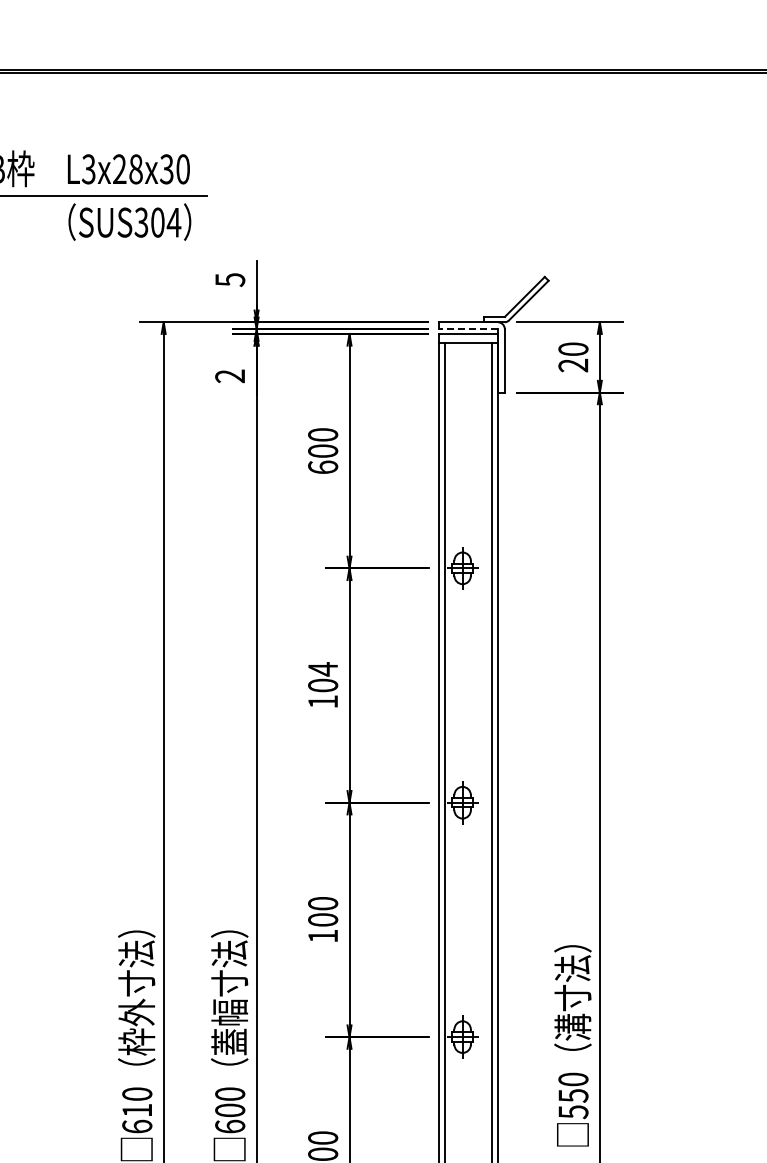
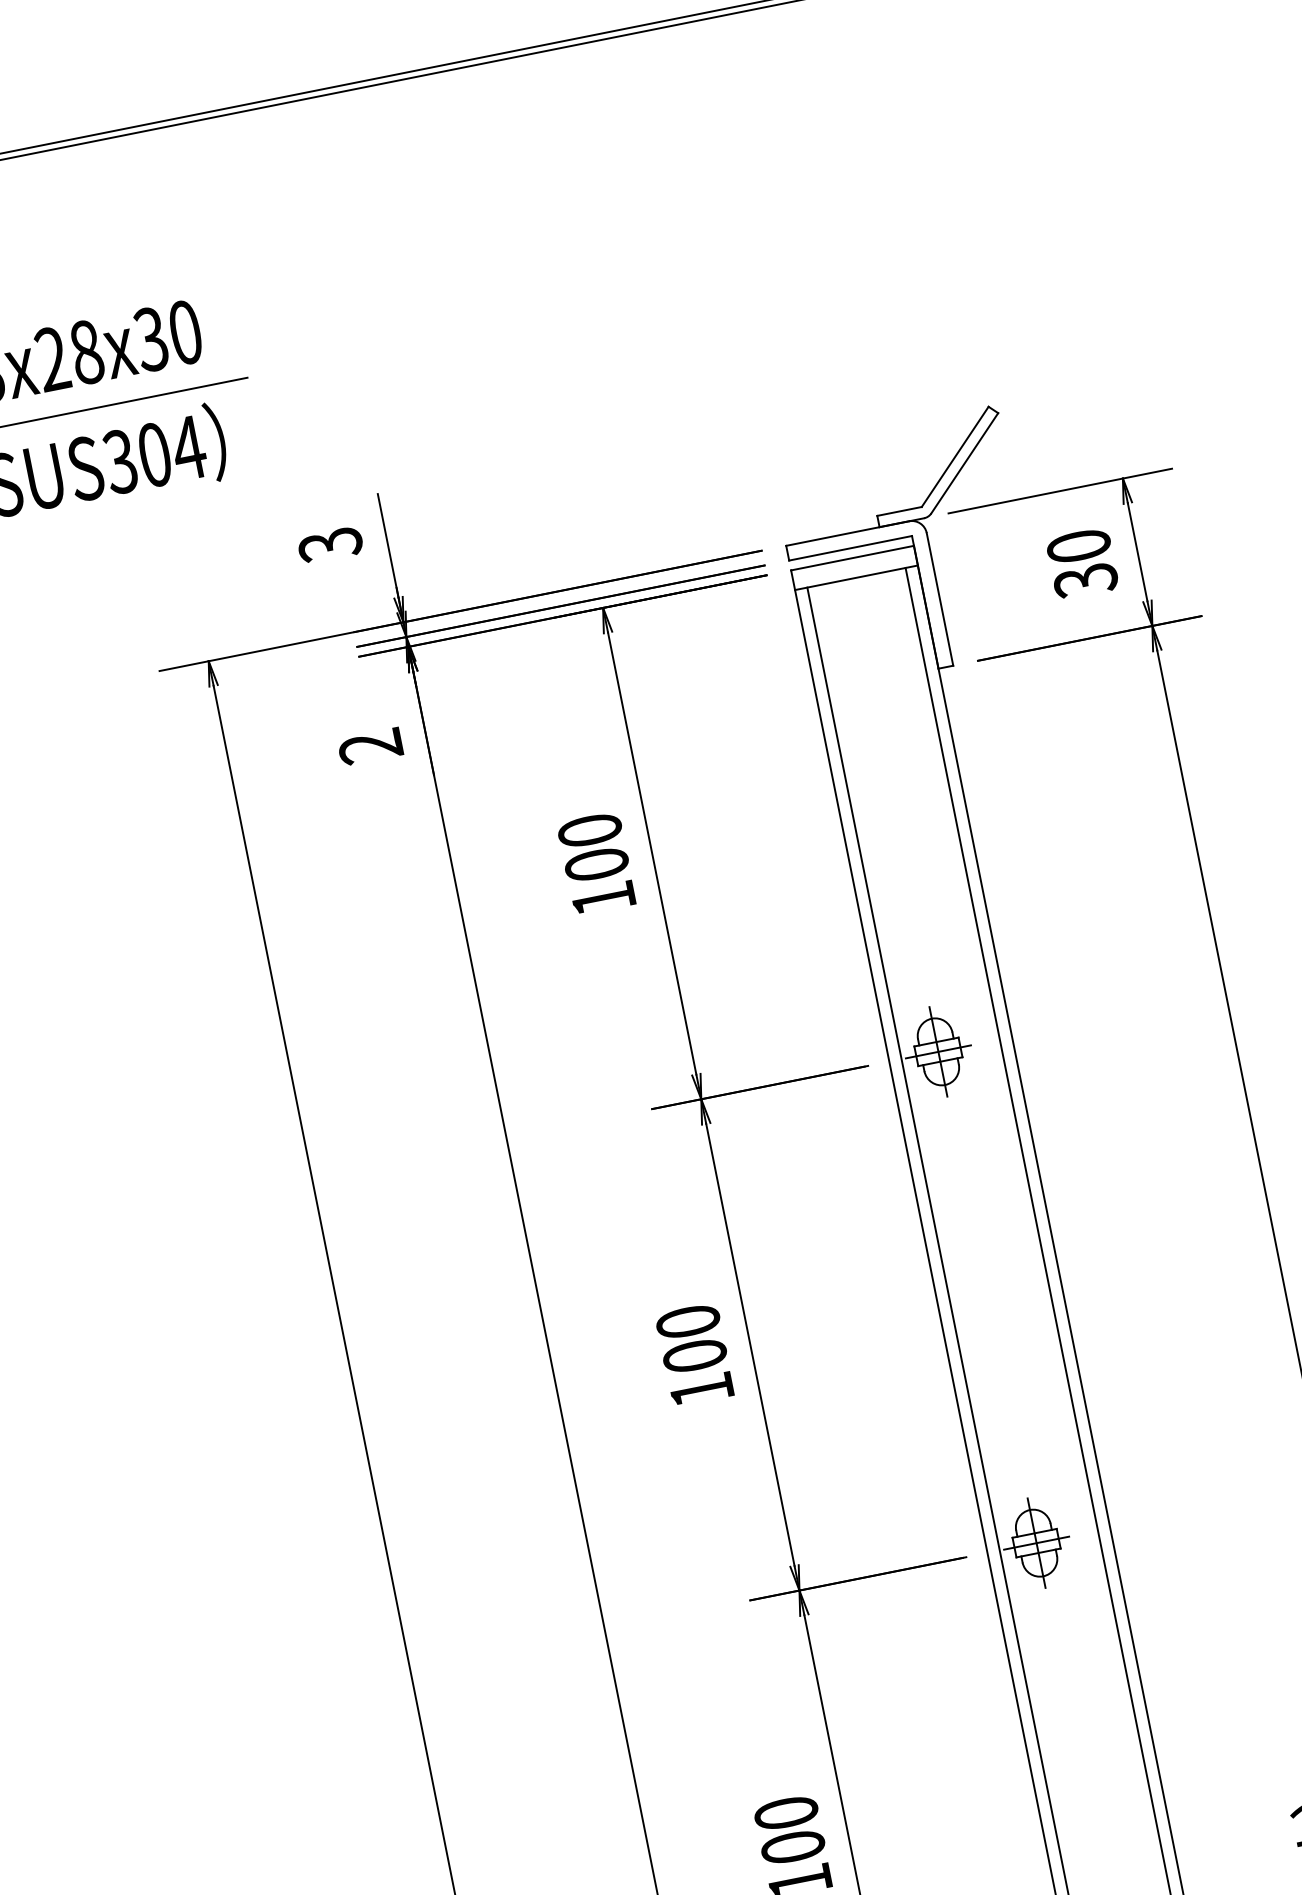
text: (229, 279) -> (328, 544), 5 -> 3
line: (468, 329) -> (850, 548), dashed -> solid
text: (573, 365) -> (1085, 580), 20 -> 30
text: (323, 466) -> (604, 896), 600 -> 100
text: (323, 669) -> (689, 1322), 104 -> 100

